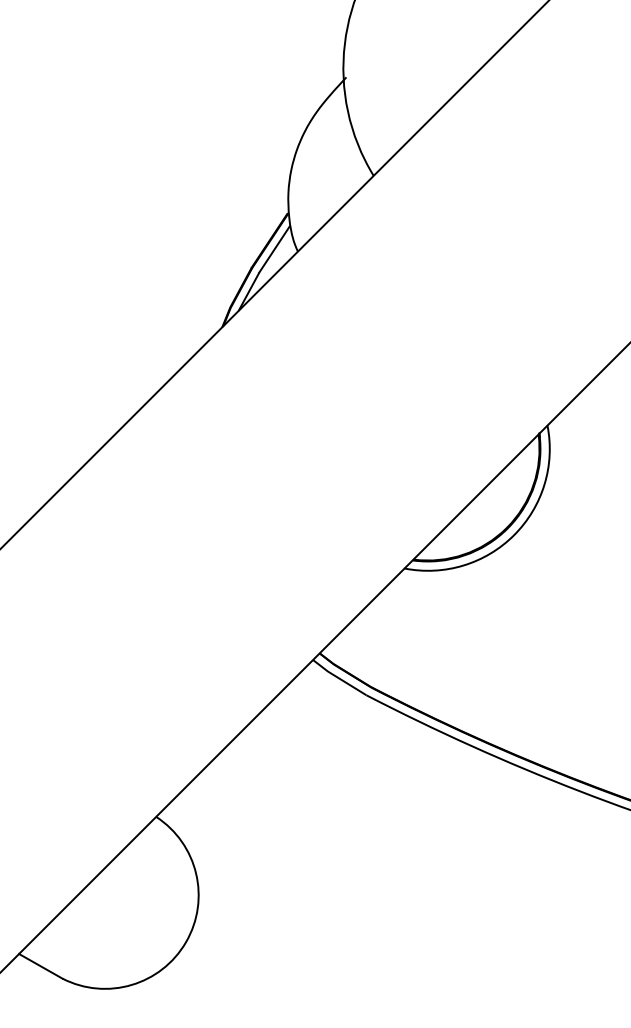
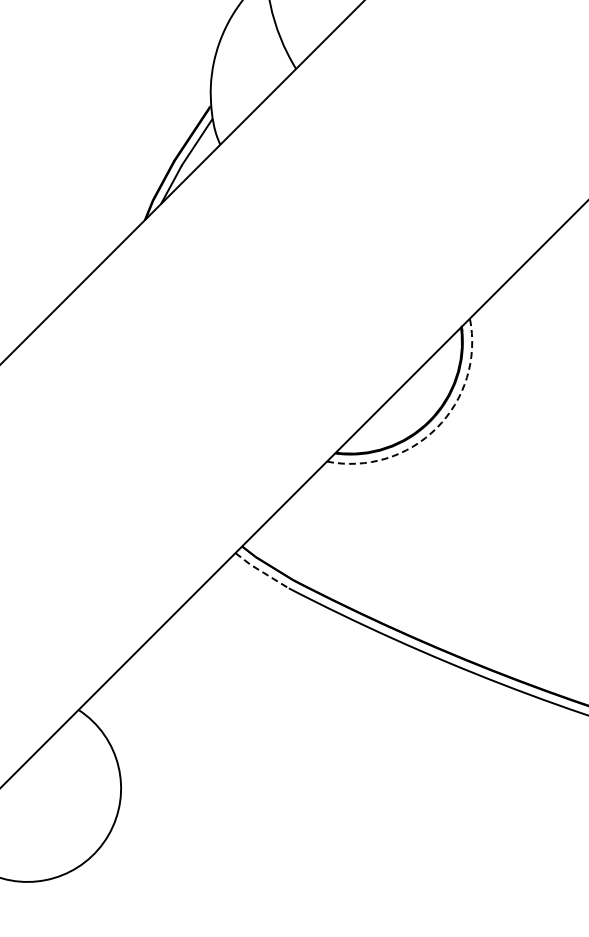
arc: (514, 535) -> (436, 428), solid -> dashed
line: (338, 678) -> (260, 571), solid -> dashed

